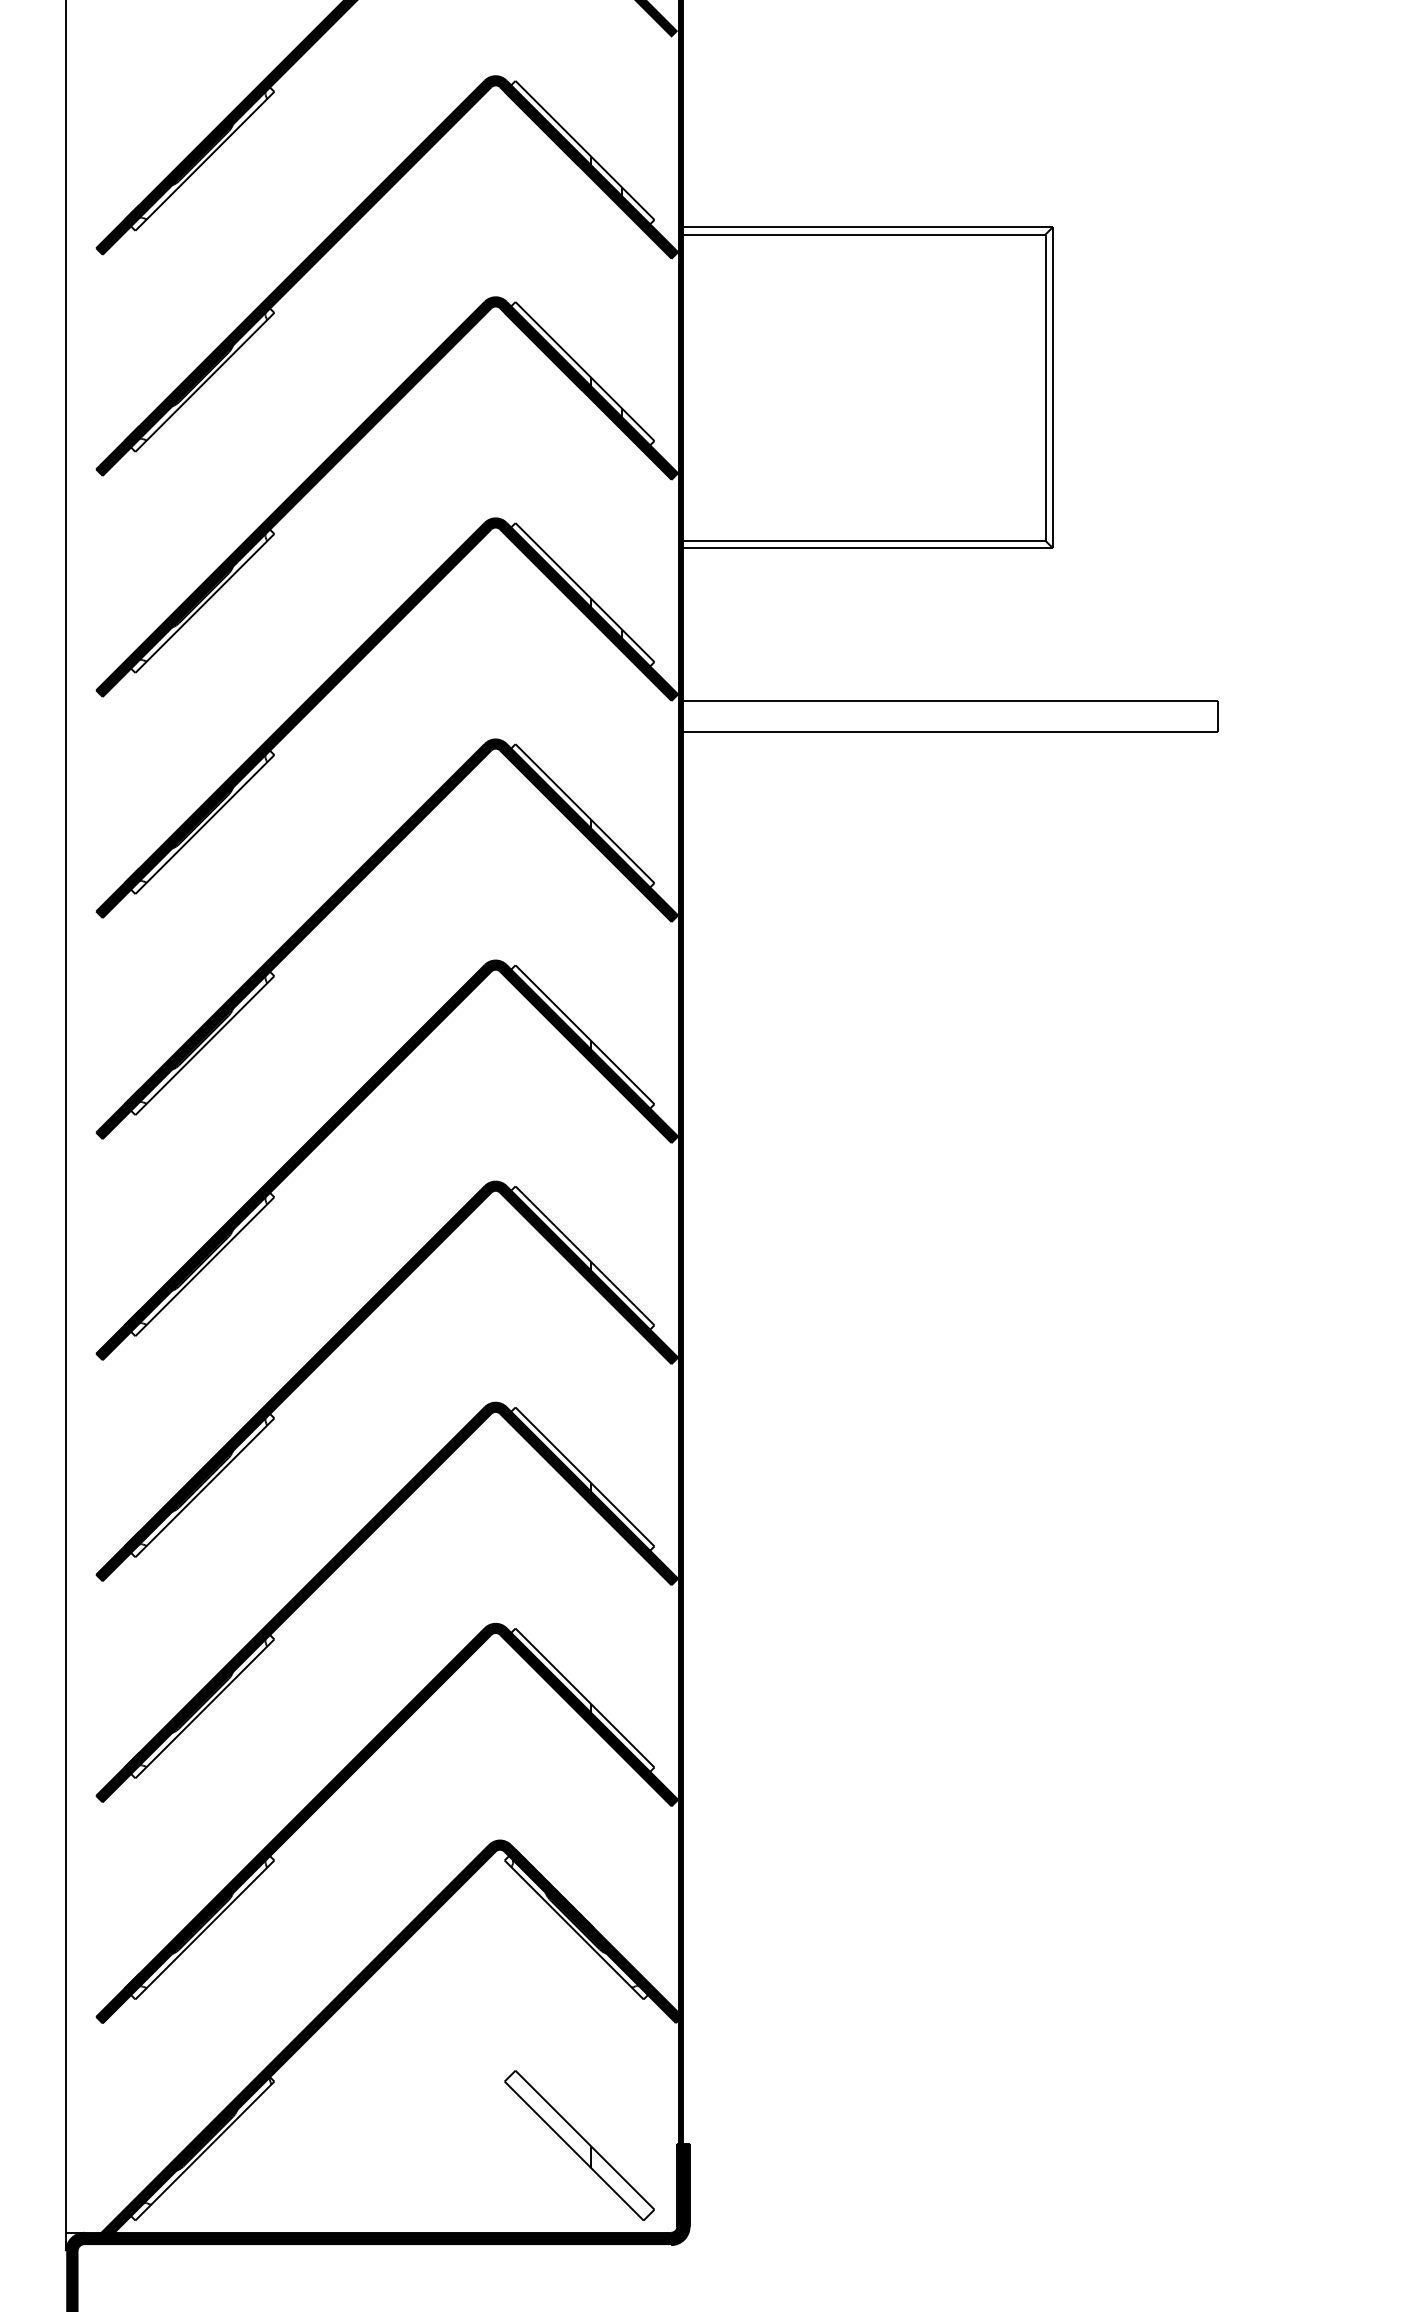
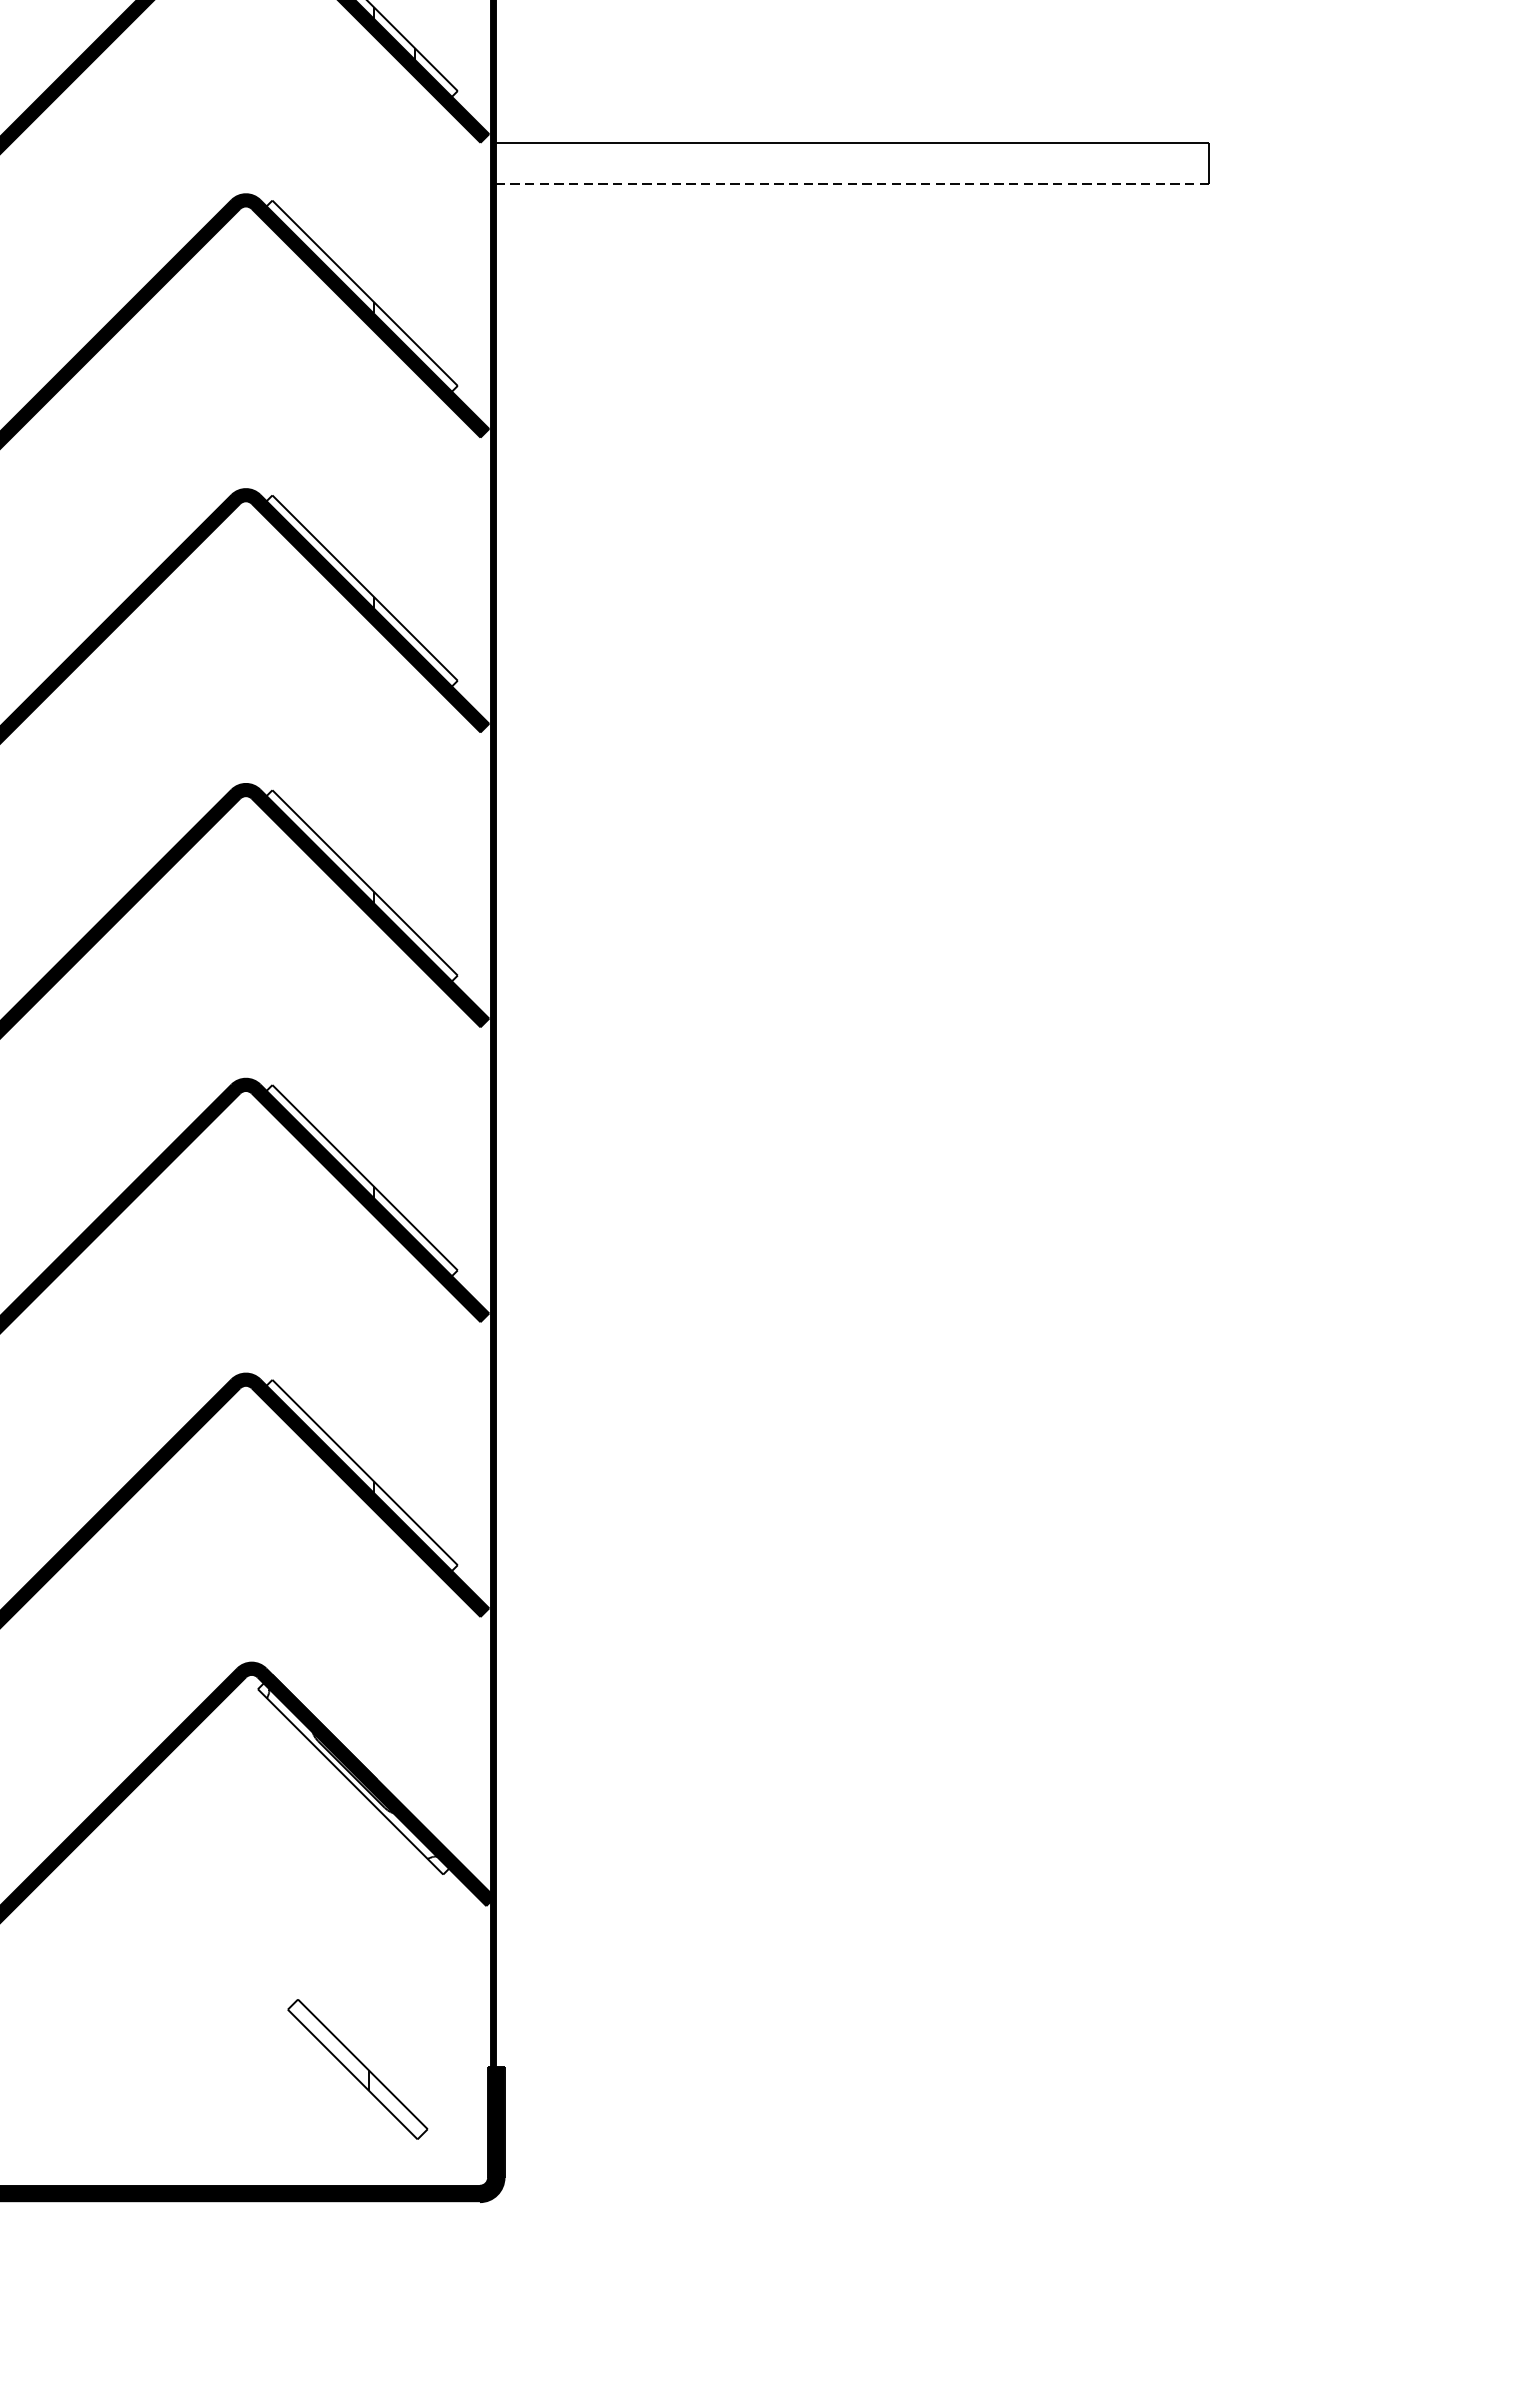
line: (950, 731) -> (852, 183), solid -> dashed
part: (579, 2145) -> (357, 2069), size x0.7

